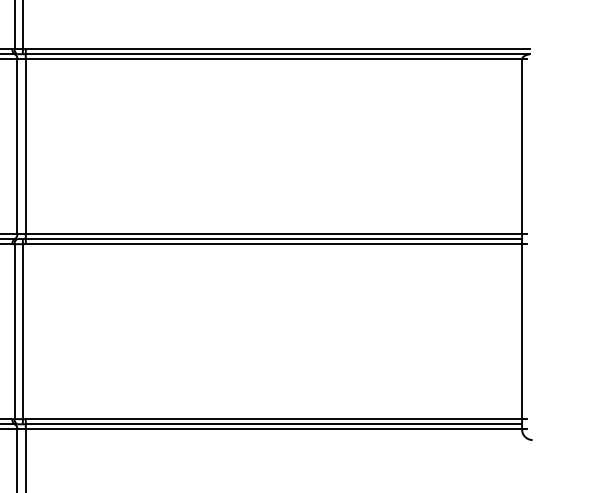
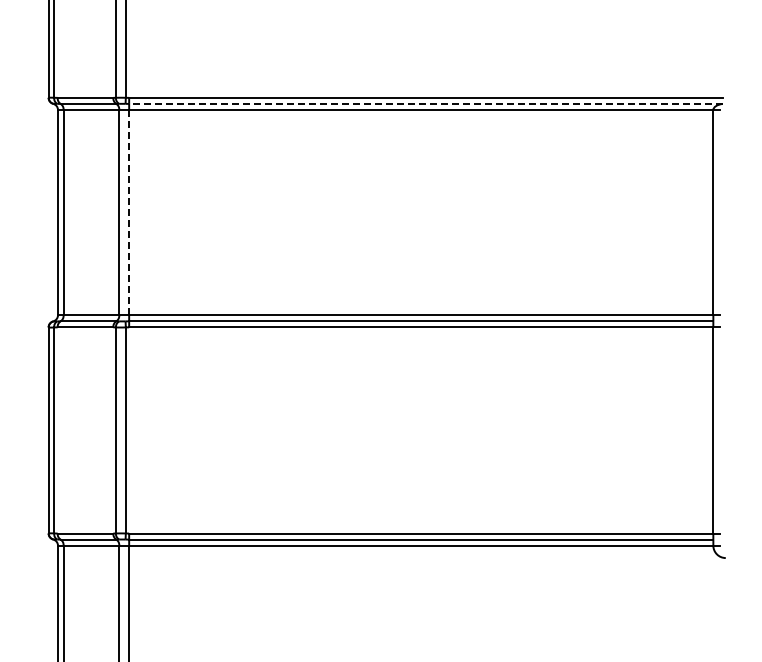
line: (277, 53) -> (425, 103), solid -> dashed
line: (26, 146) -> (129, 212), solid -> dashed

